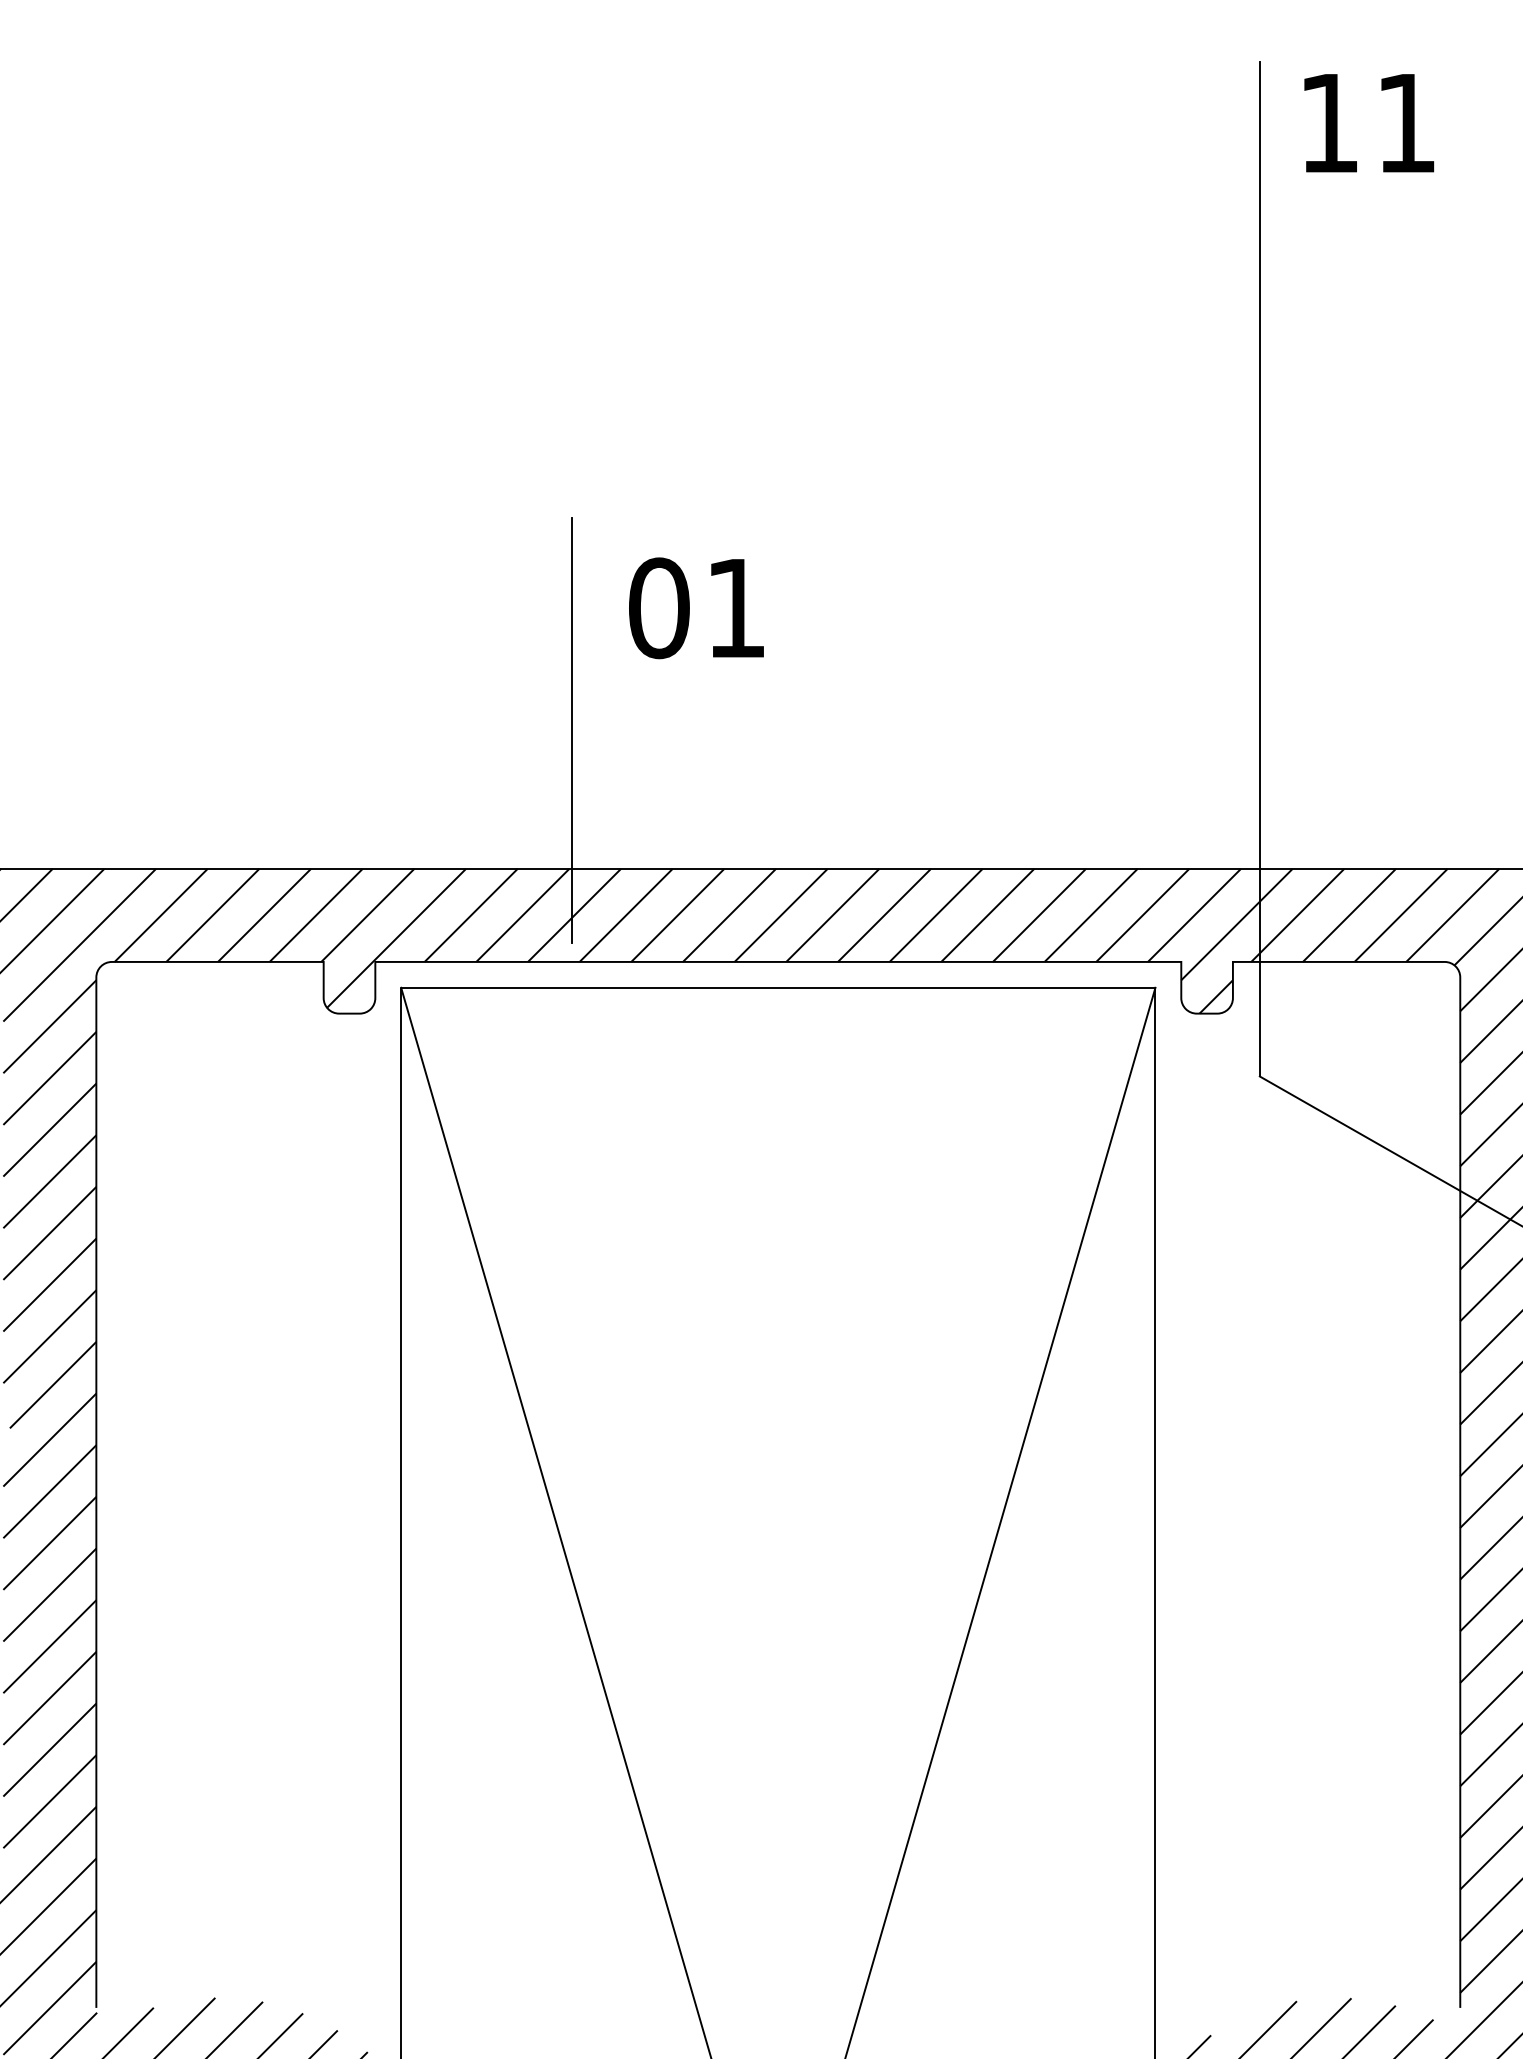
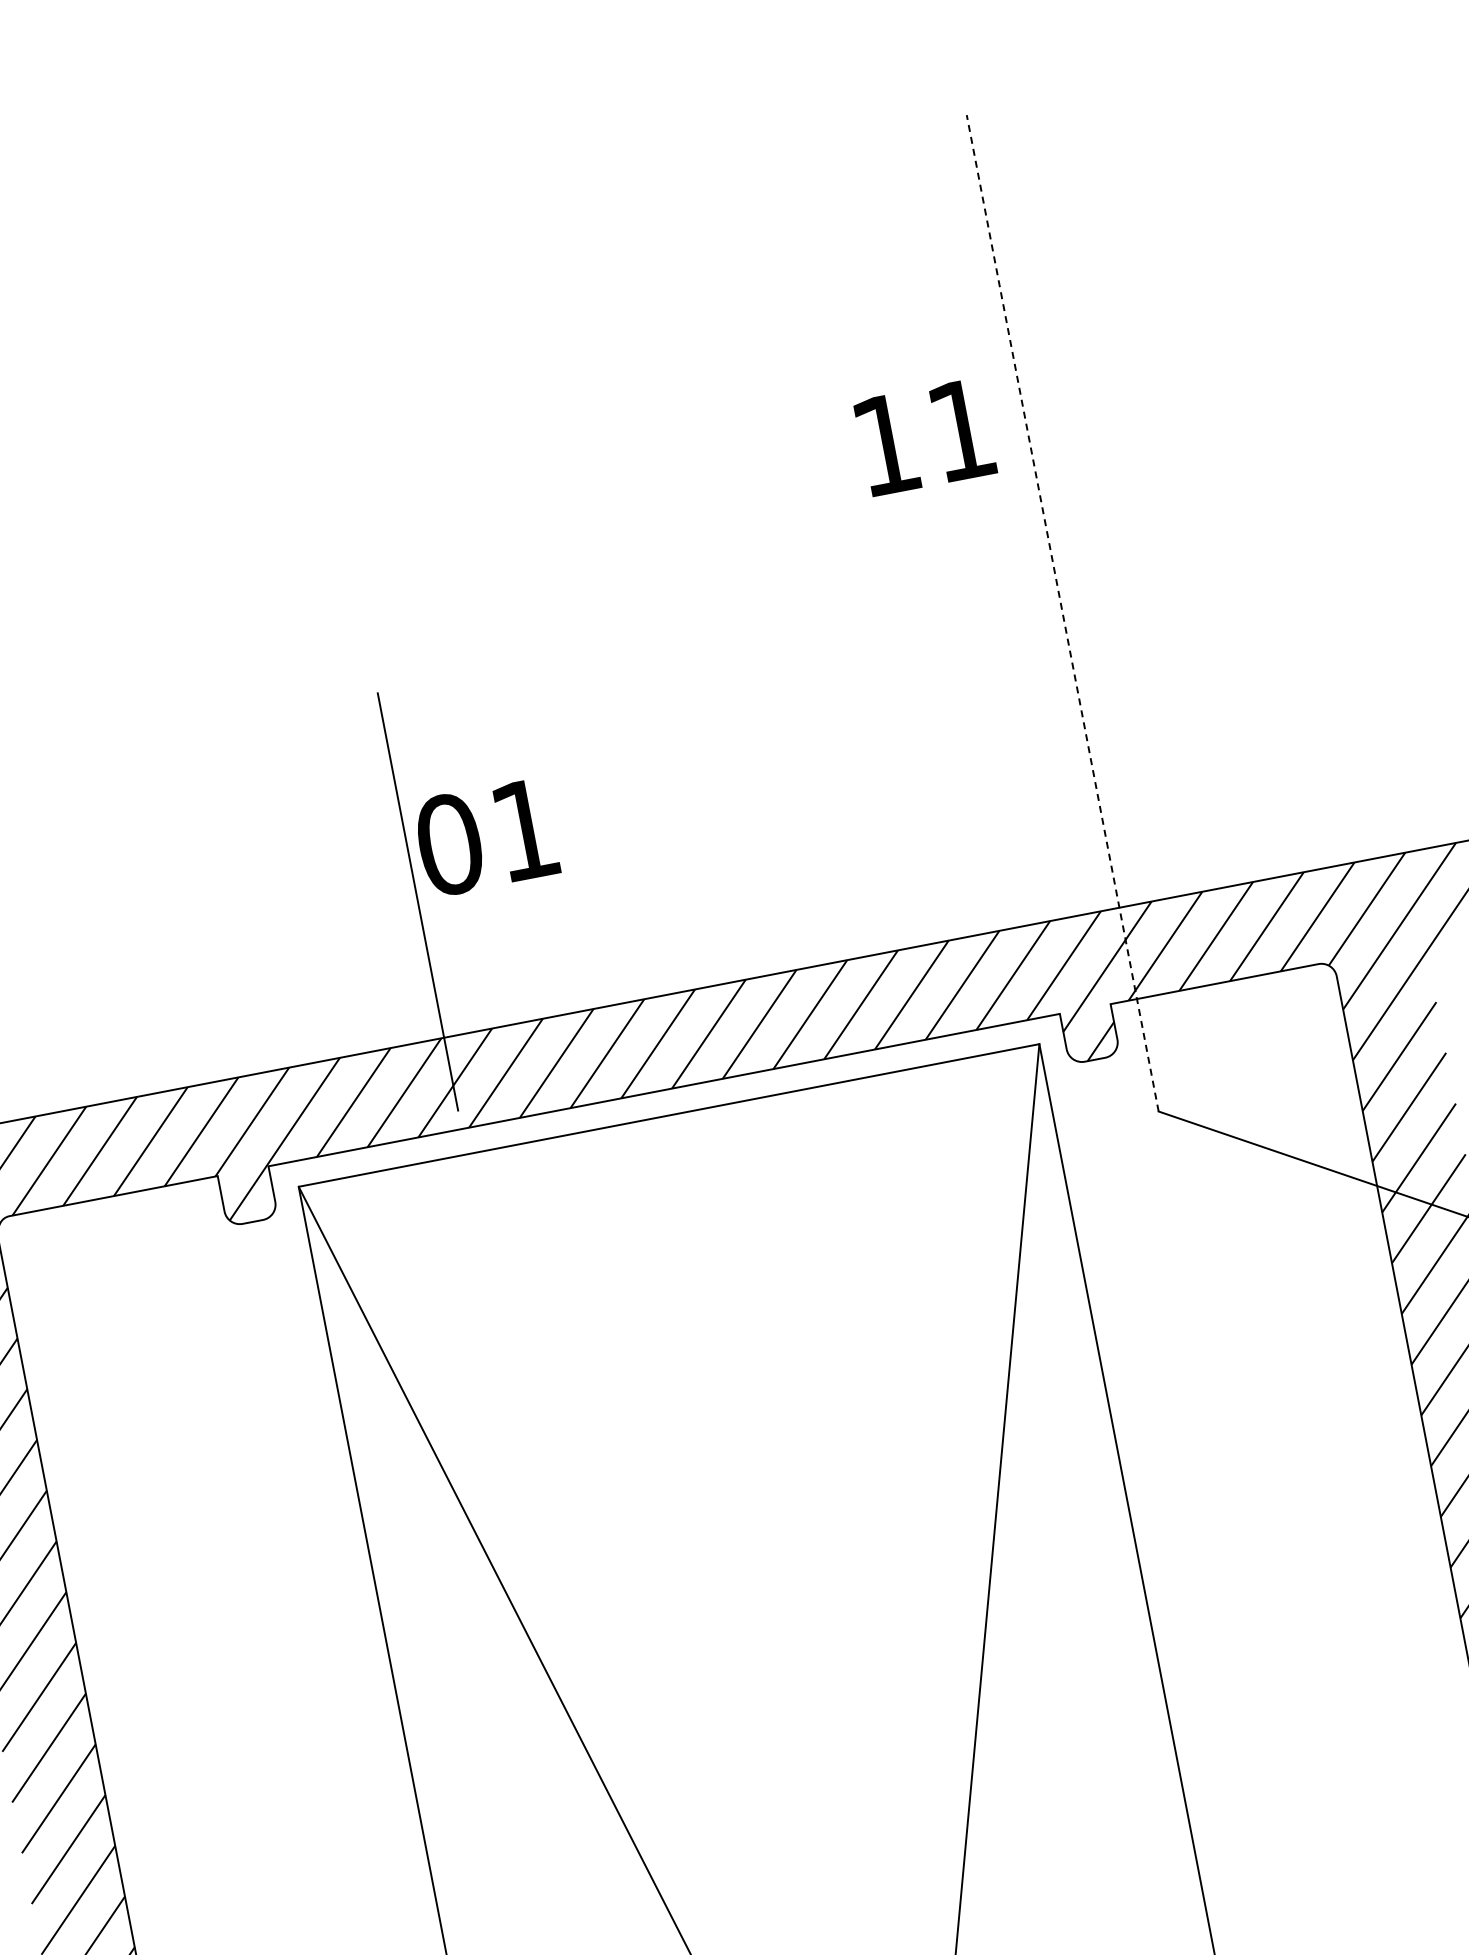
text: (1369, 123) -> (925, 437), moved
line: (1259, 568) -> (1062, 612), solid -> dashed
text: (696, 608) -> (486, 837), moved

